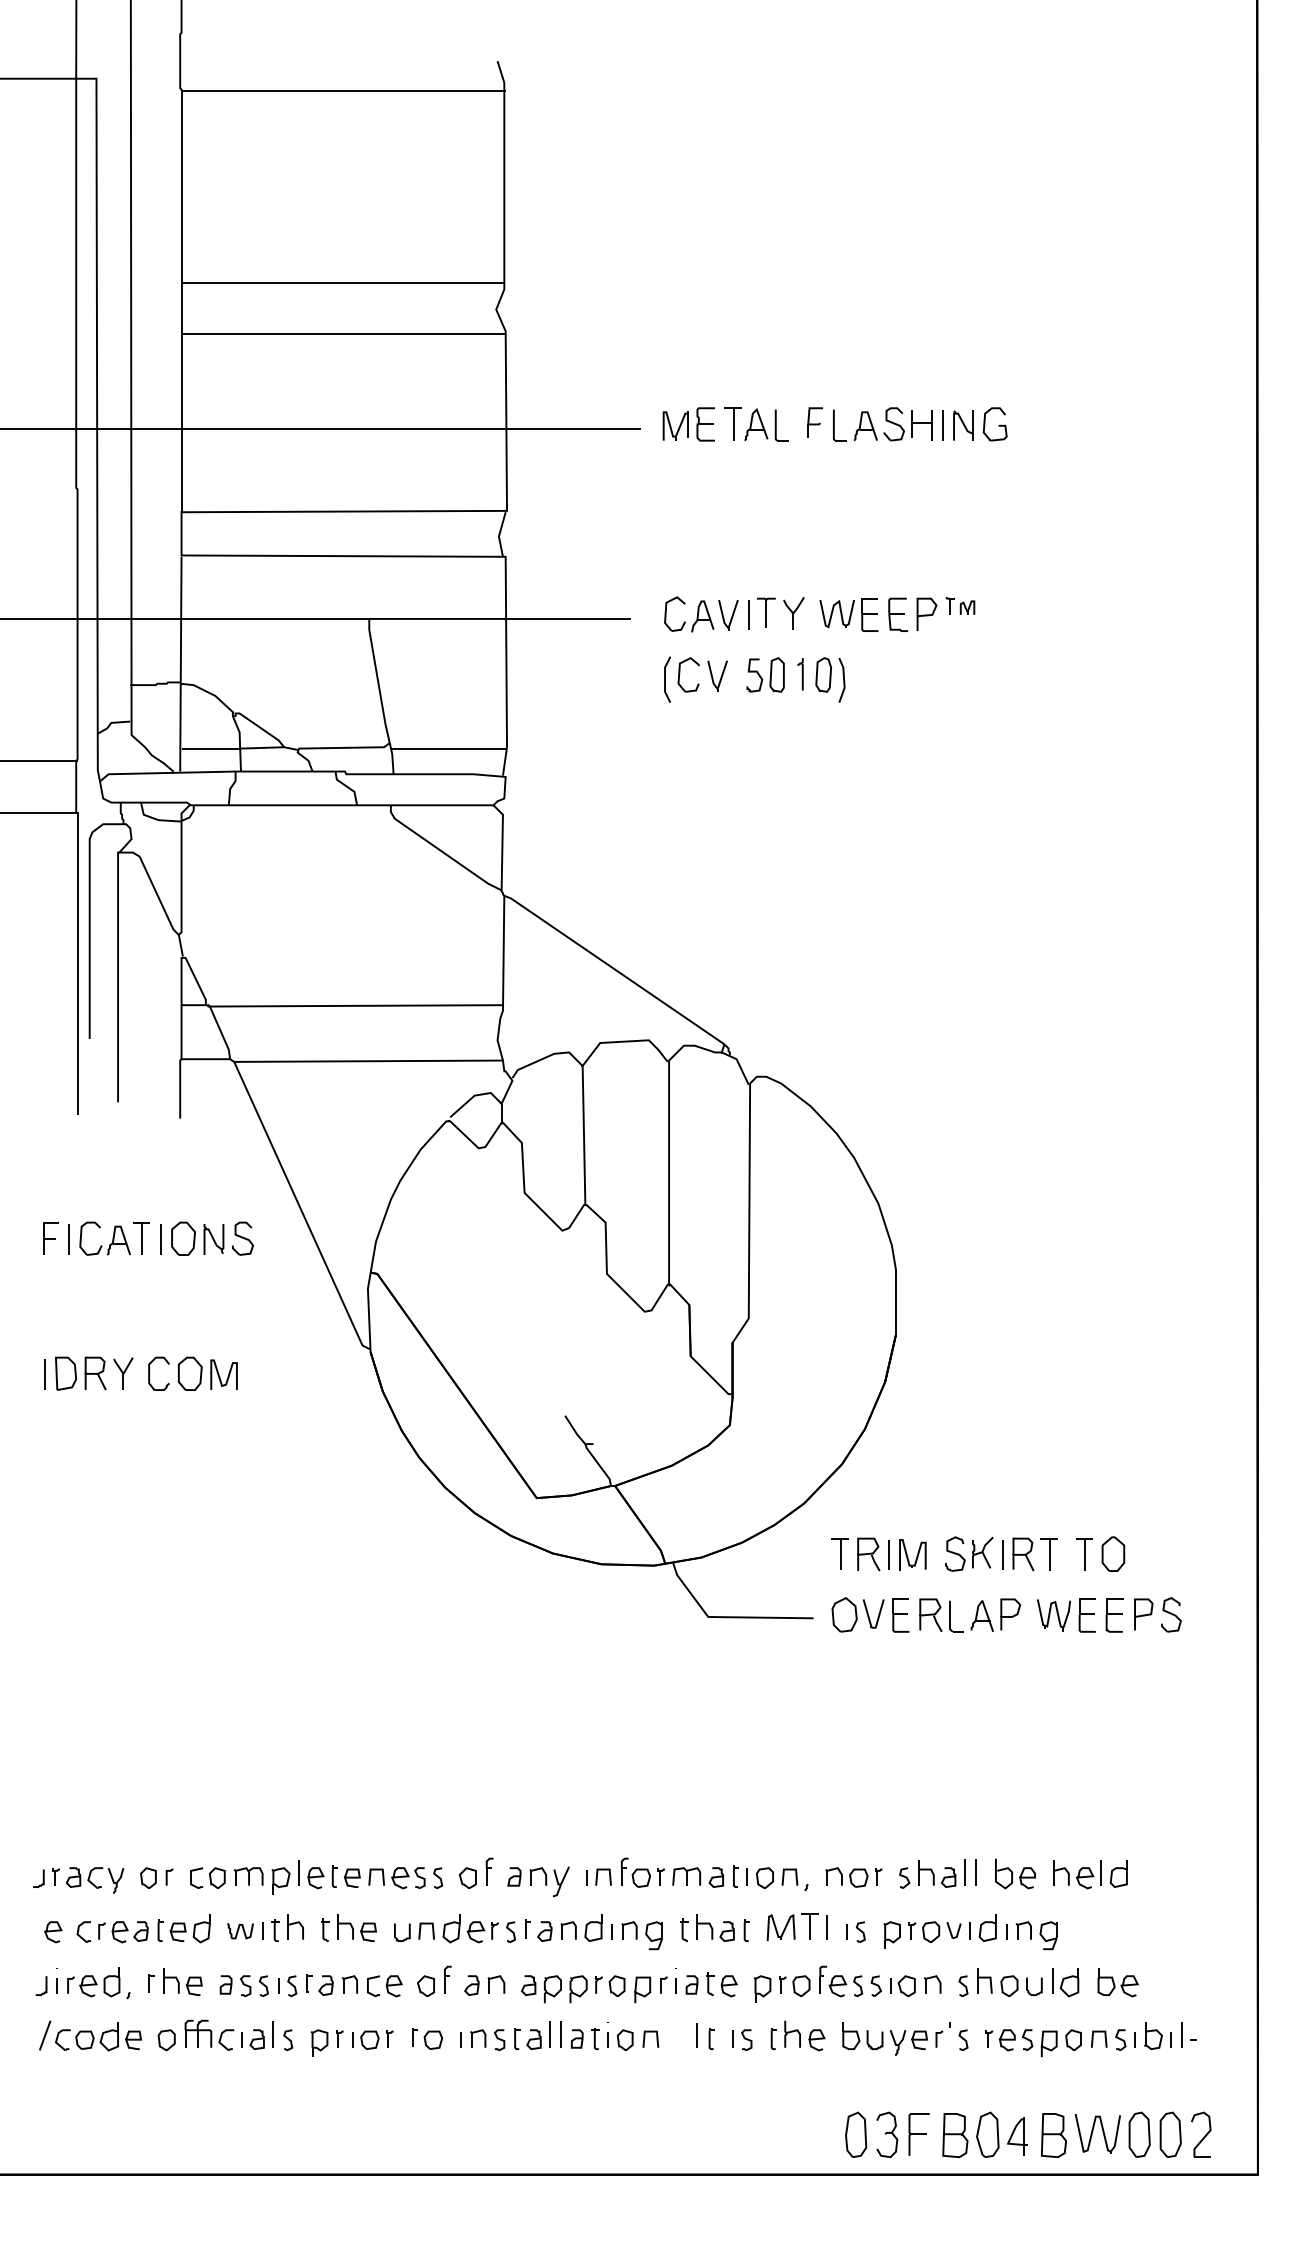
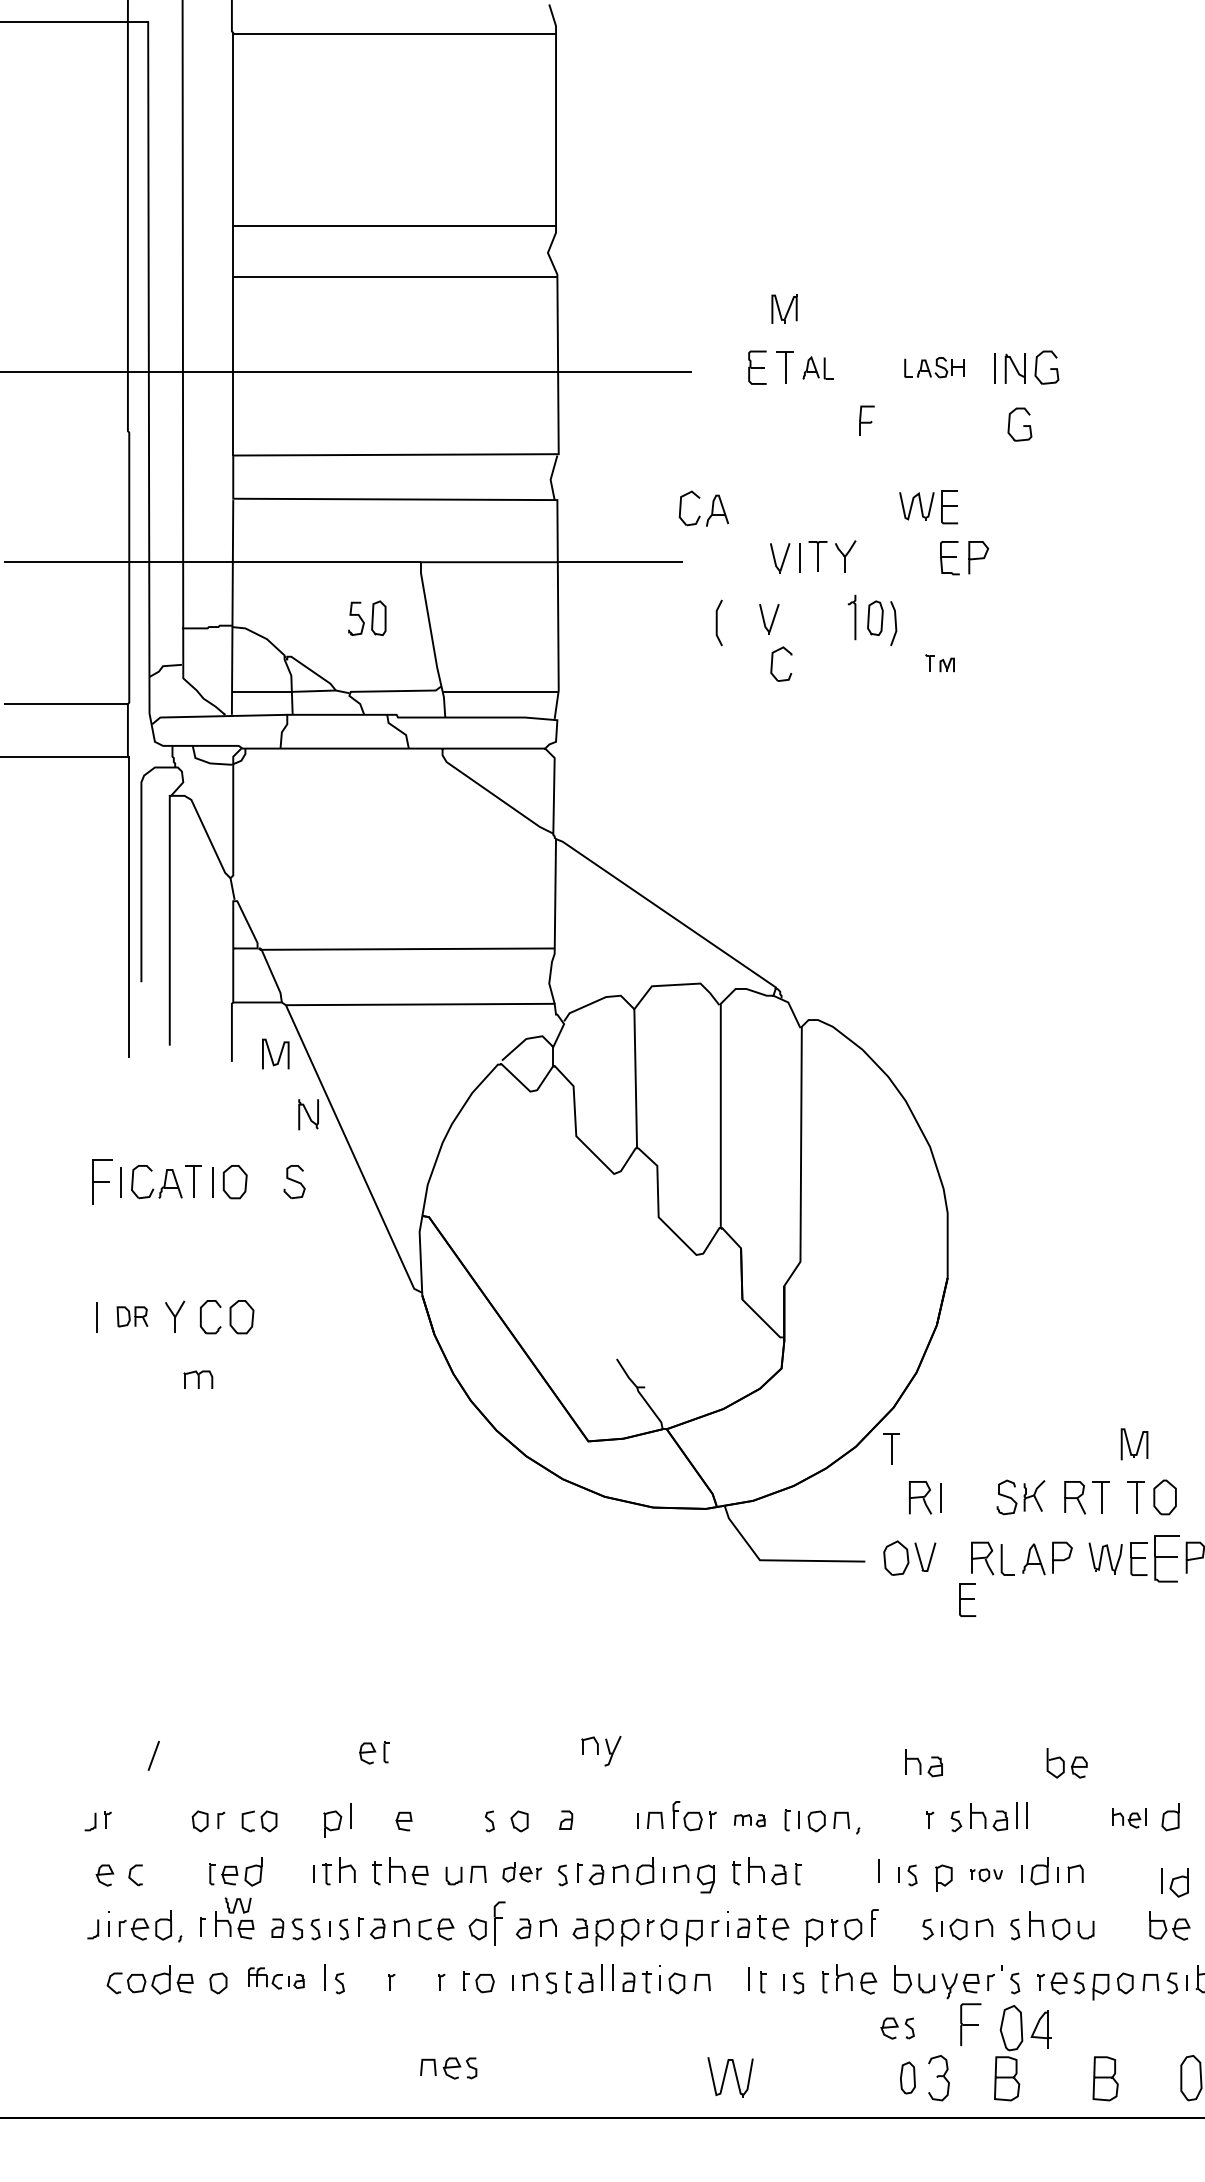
part: (814, 422) -> (866, 420), moved
part: (766, 424) -> (818, 367), size x0.7
part: (882, 424) -> (934, 367), size x0.6
part: (675, 425) -> (784, 308), moved
part: (967, 481) -> (1019, 424), added
part: (960, 605) -> (940, 662), moved
part: (848, 614) -> (928, 506), moved
part: (696, 616) -> (711, 510), moved
part: (680, 674) -> (773, 663), moved
part: (765, 674) -> (367, 617), moved
part: (800, 674) -> (852, 617), size x1.4
part: (50, 1238) -> (102, 1181), size x1.4
part: (213, 1239) -> (308, 1114), moved
part: (80, 1373) -> (132, 1316), size x0.6
curve: (219, 1374) -> (271, 1053), moved
part: (839, 1553) -> (891, 1448), moved
part: (912, 1554) -> (1134, 1443), moved
line: (1002, 1554) -> (1054, 1497), removed
part: (900, 1615) -> (967, 1599), moved
part: (1114, 1615) -> (1166, 1558), size x1.4
part: (872, 1819) -> (924, 1762), added
part: (489, 1871) -> (541, 1814), removed
part: (1015, 1873) -> (1067, 1762), moved
part: (1077, 1874) -> (1129, 1817), size x0.7
part: (248, 1876) -> (198, 1379), moved
part: (322, 1877) -> (374, 1752), moved
part: (697, 1877) -> (749, 1820), size x0.6
part: (846, 1877) -> (898, 1820), removed
part: (396, 1878) -> (448, 2068), moved
part: (94, 1880) -> (146, 1823), removed
part: (549, 1881) -> (601, 1750), moved
part: (792, 1926) -> (844, 1869), removed
part: (470, 1928) -> (522, 1871), size x0.7
part: (240, 1931) -> (238, 1905), moved
part: (934, 1931) -> (986, 1874), size x0.6
part: (123, 1932) -> (175, 1875), removed
part: (1048, 1935) -> (1100, 1878), removed
part: (447, 1979) -> (499, 1922), size x1.6
part: (1065, 1982) -> (1175, 1882), moved
part: (845, 1986) -> (897, 2028), moved
part: (224, 2034) -> (276, 1977), size x0.7
line: (45, 2035) -> (154, 1755), moved
part: (365, 2039) -> (417, 1982), removed
part: (319, 2042) -> (371, 1985), removed
part: (1097, 2133) -> (730, 2076), moved
part: (856, 2134) -> (908, 2077), size x0.7
part: (918, 2134) -> (970, 2024), moved
part: (1001, 2134) -> (1025, 2027), moved

